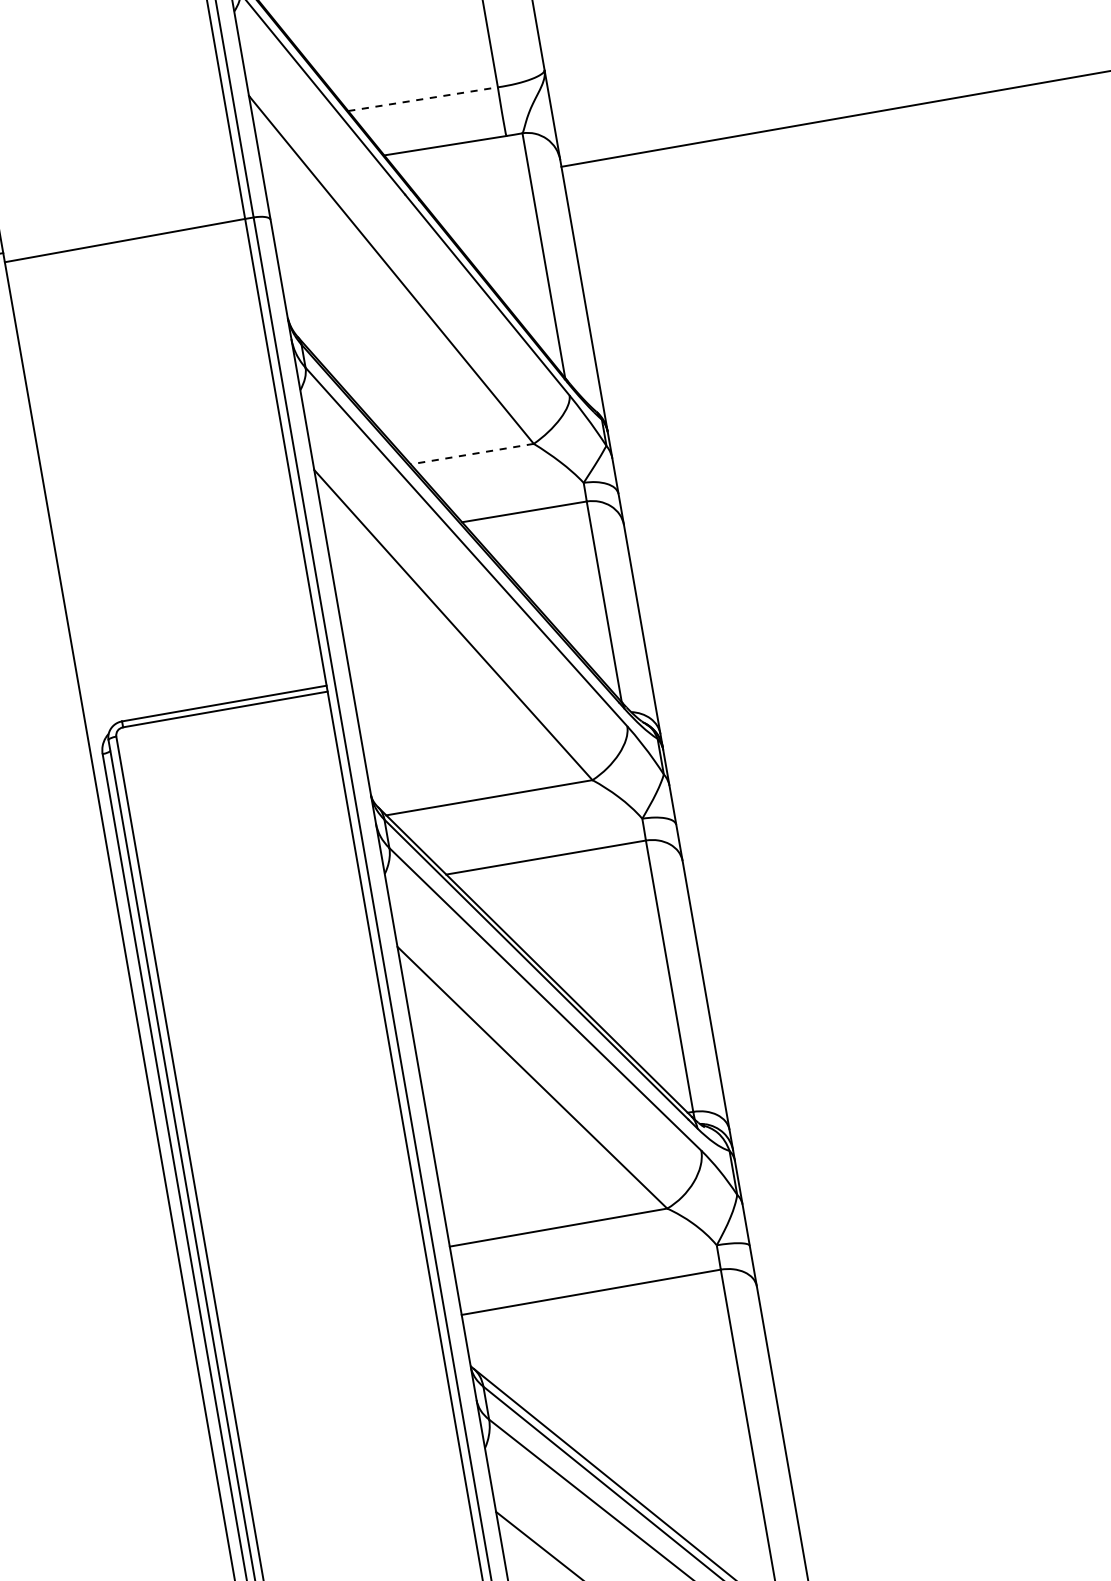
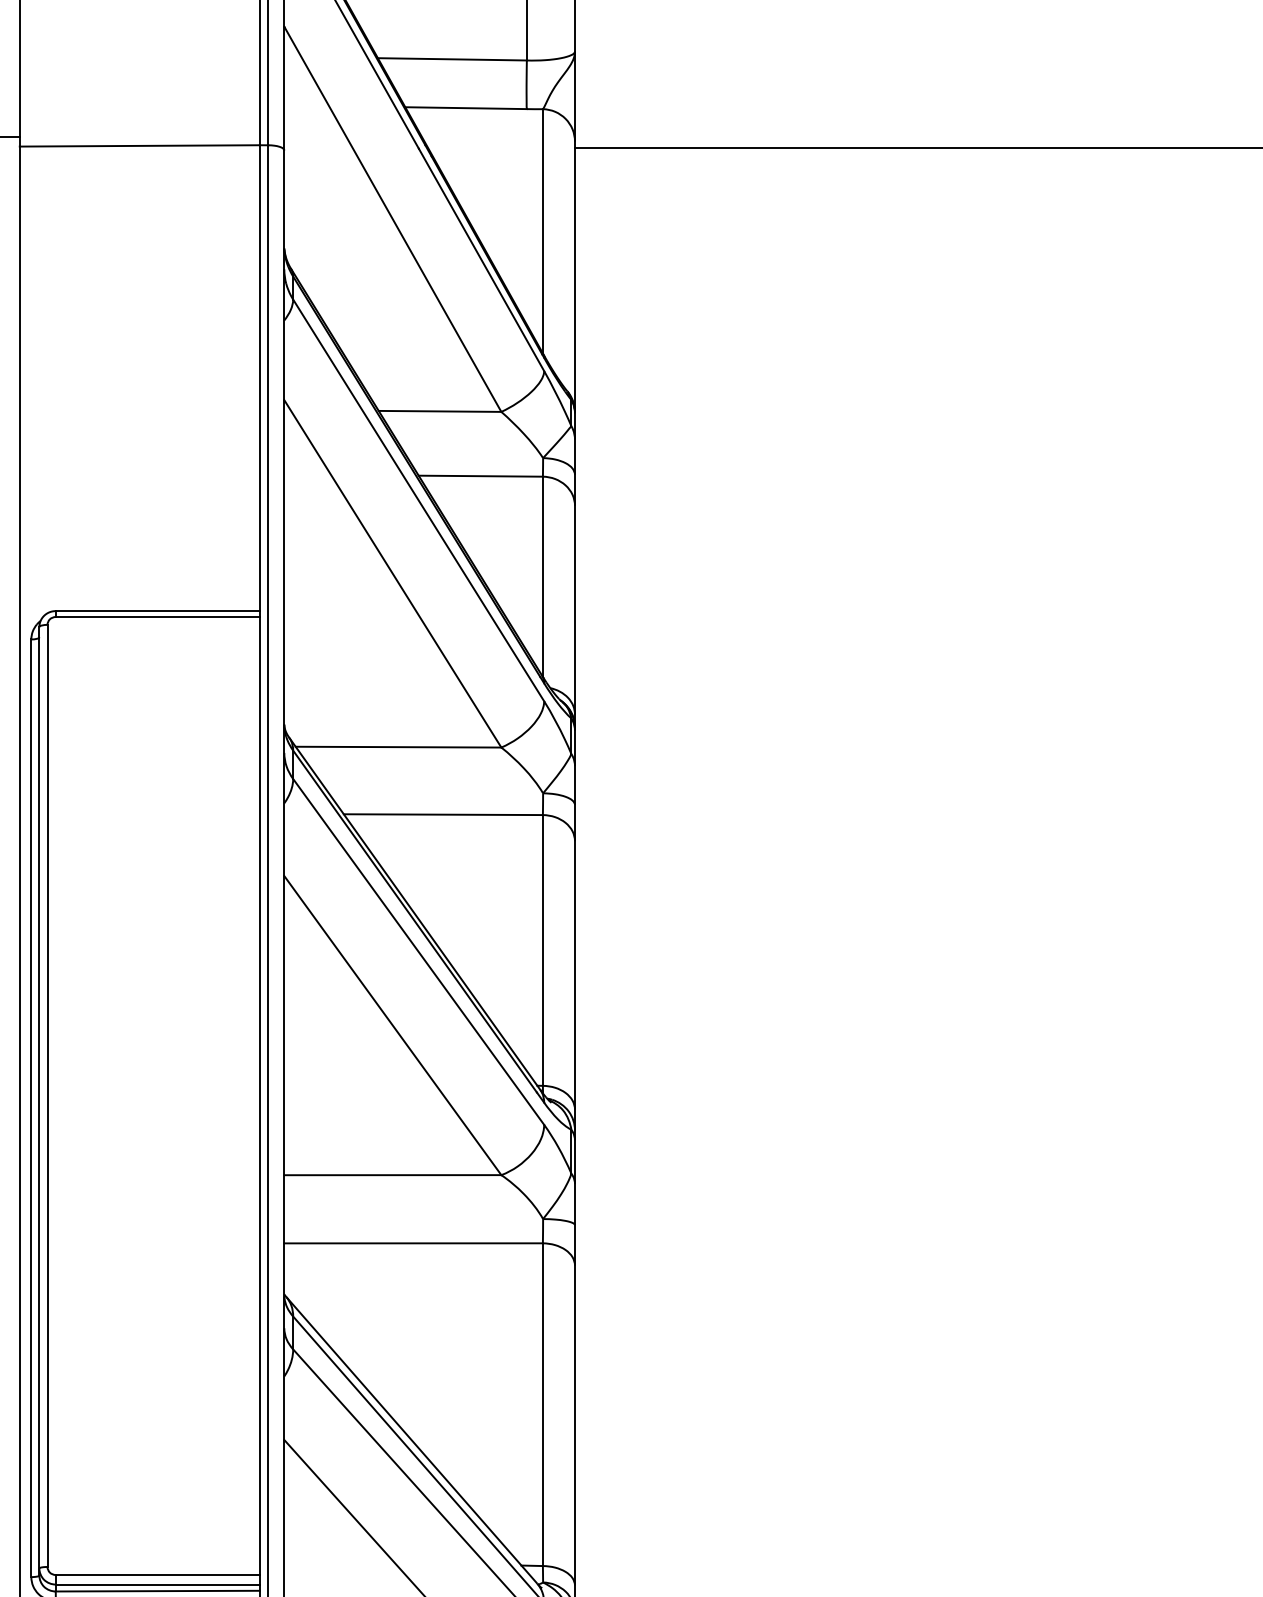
line: (423, 99) -> (452, 59), dashed -> solid
line: (471, 454) -> (439, 411), dashed -> solid

